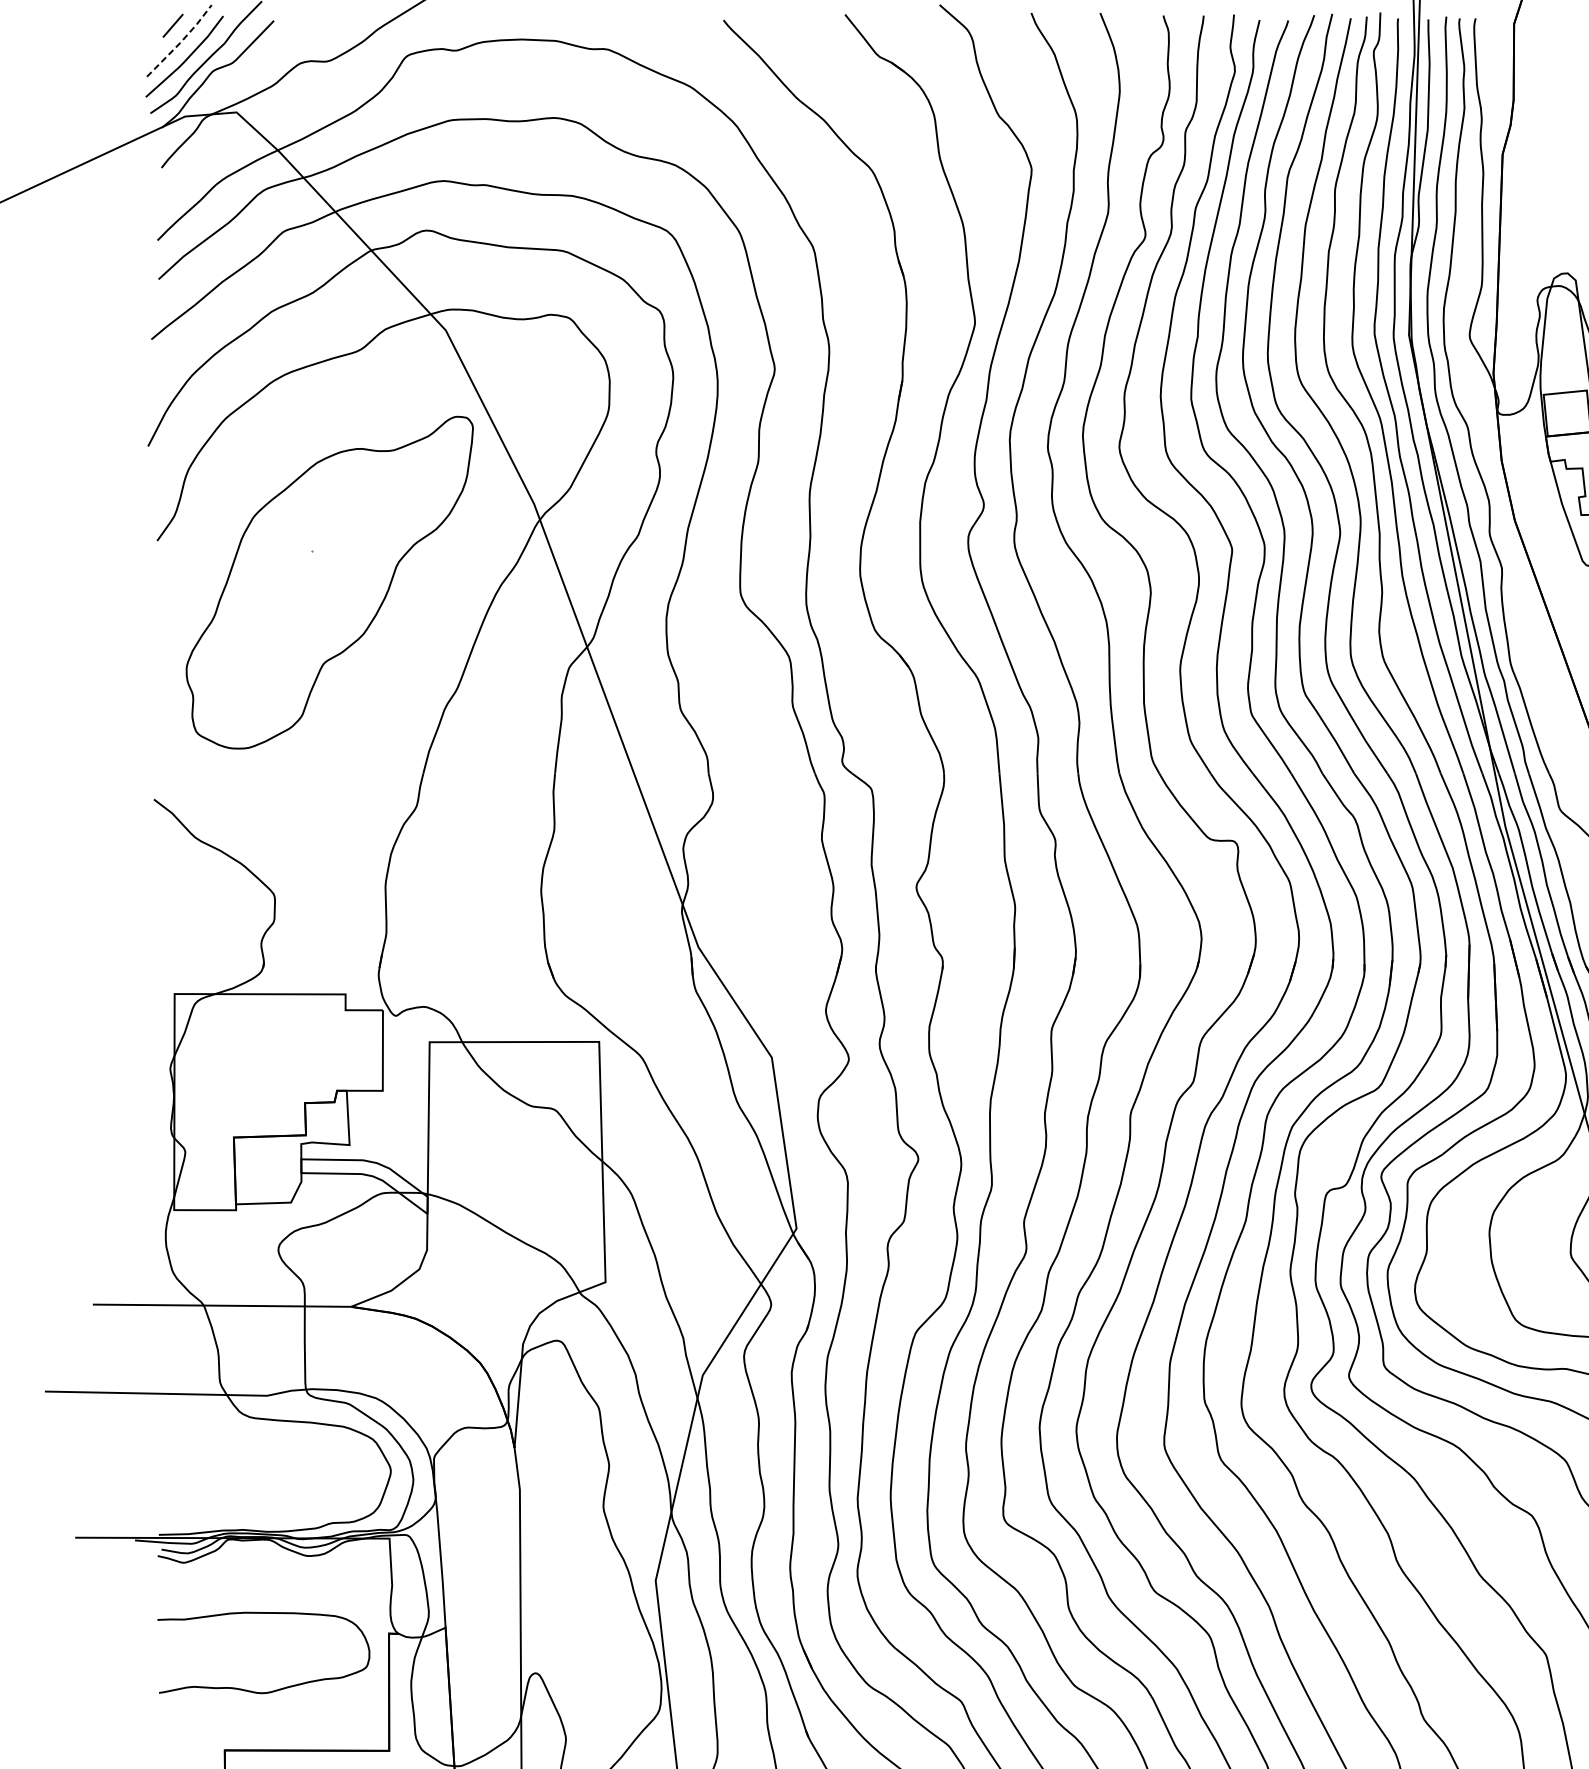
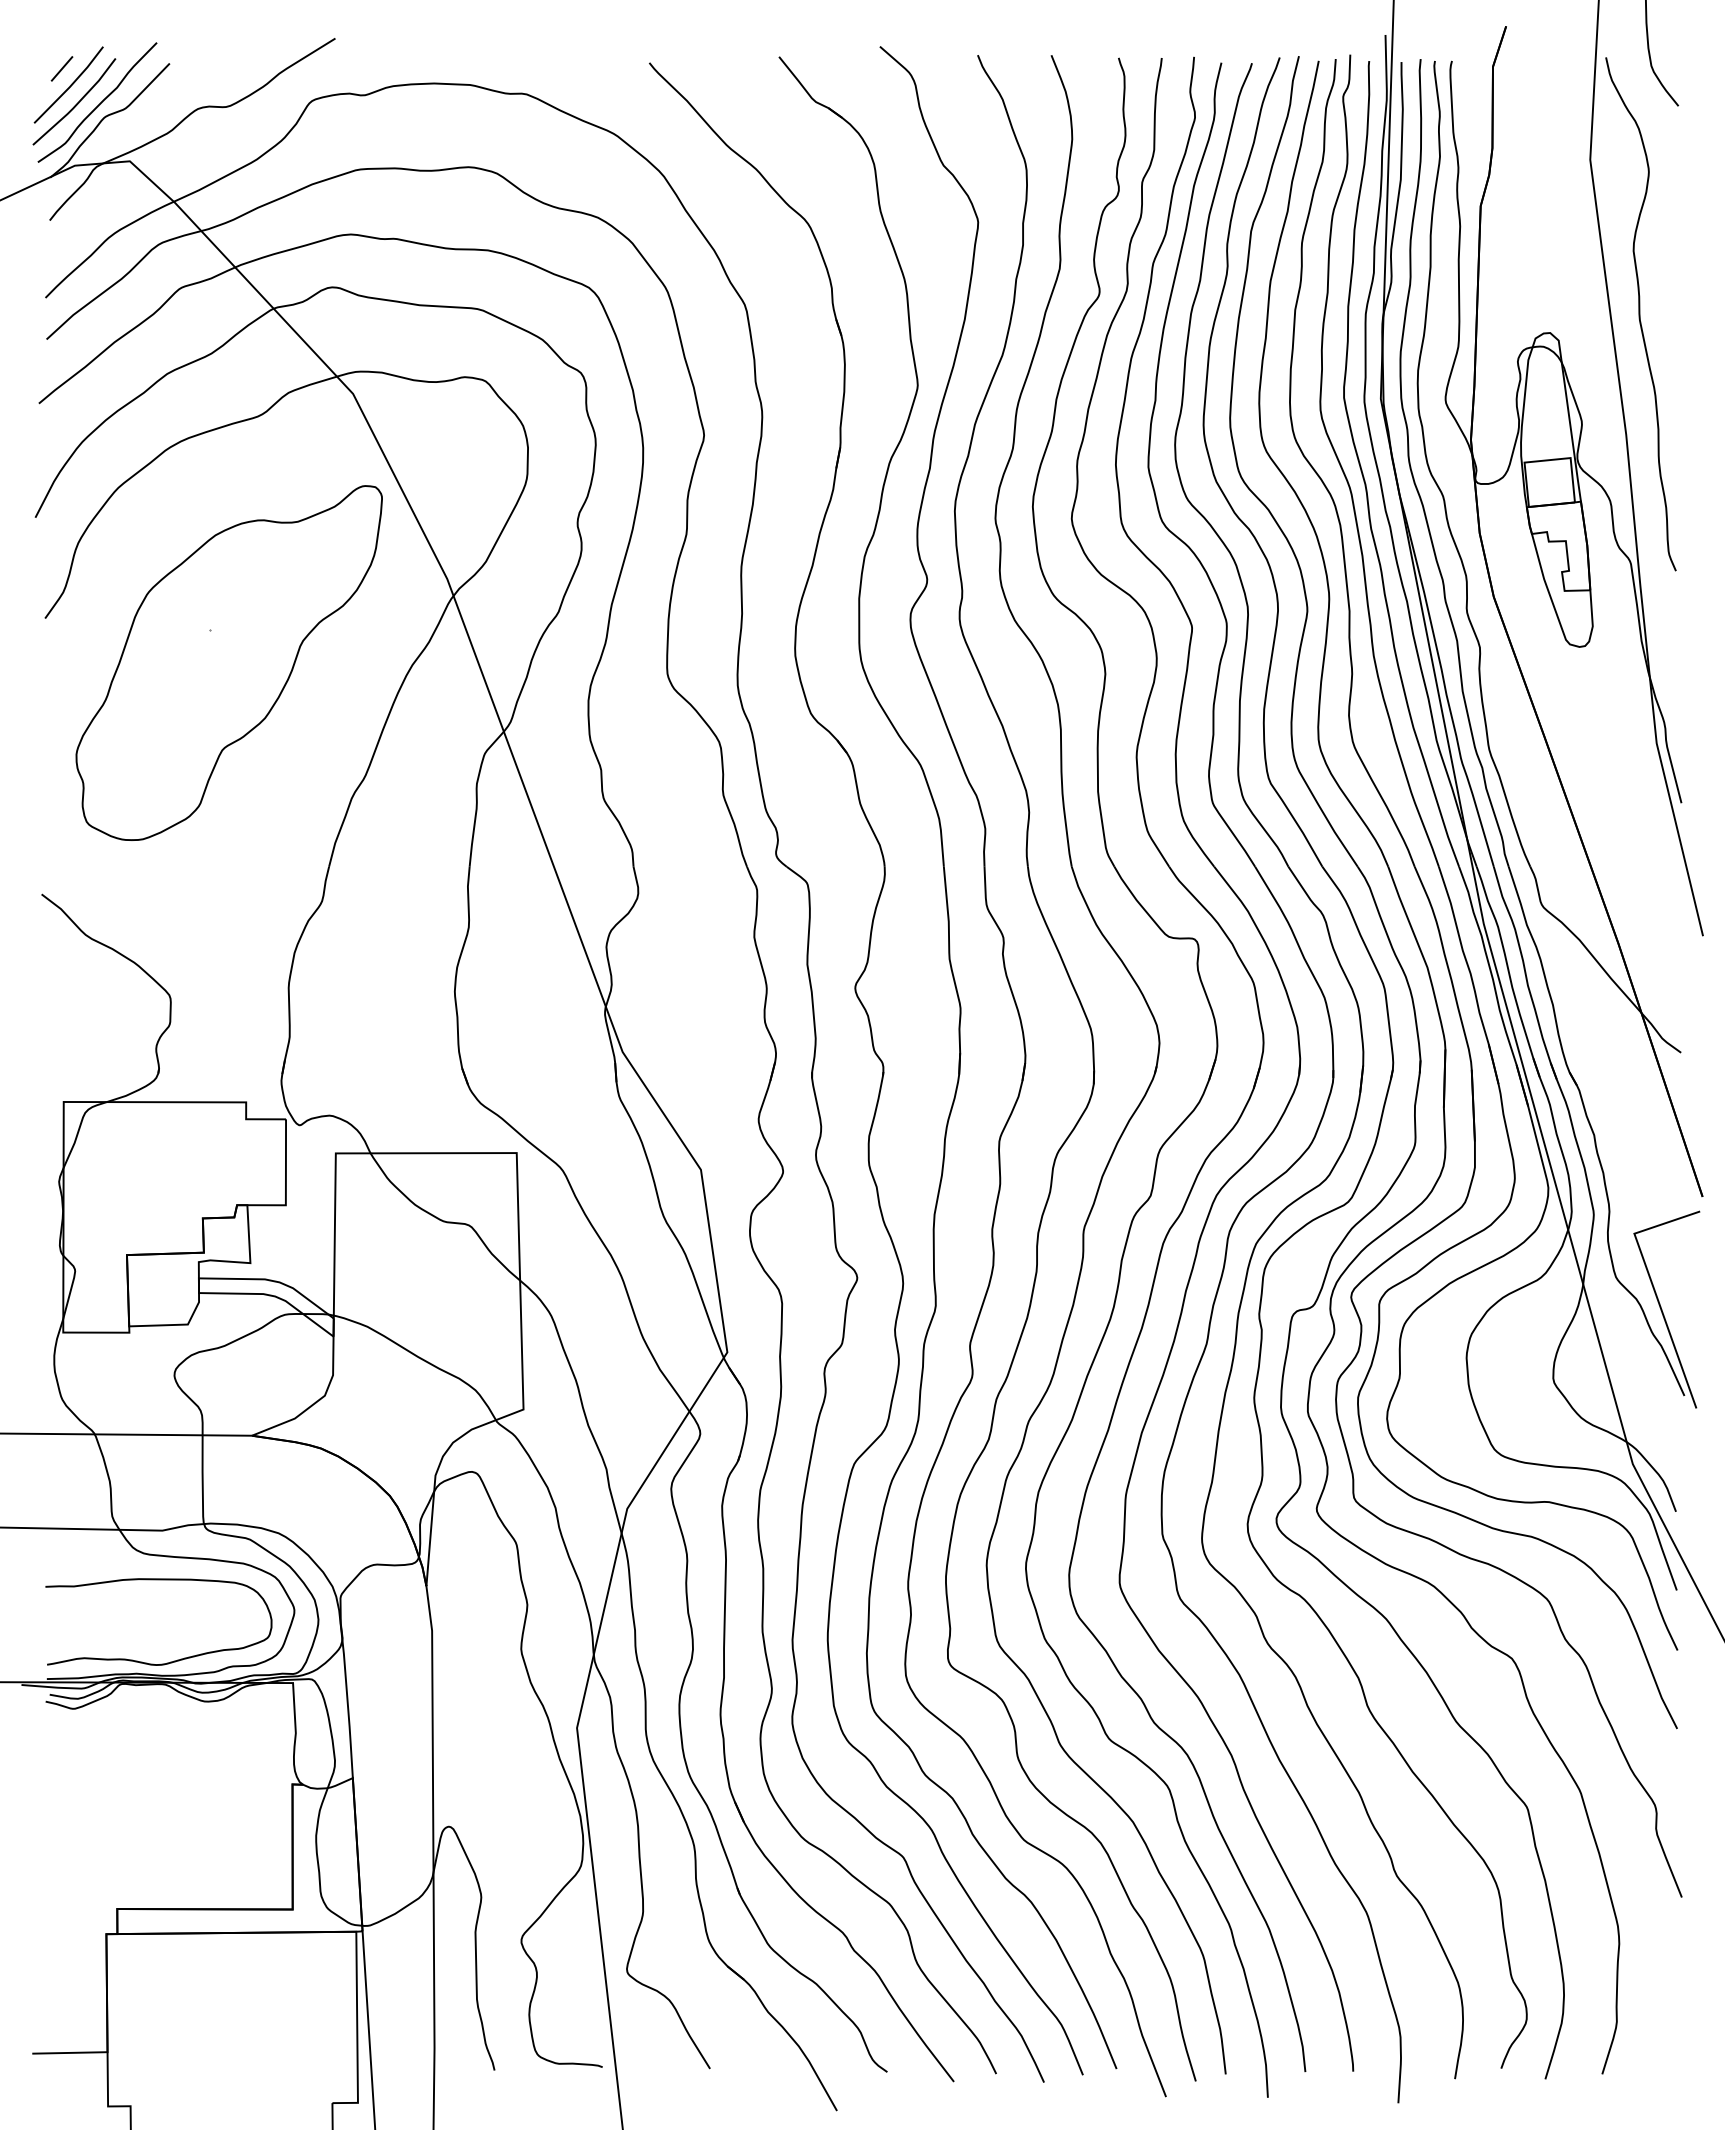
line: (180, 42) -> (70, 86), dashed -> solid
curve: (263, 1614) -> (158, 1580), moved

